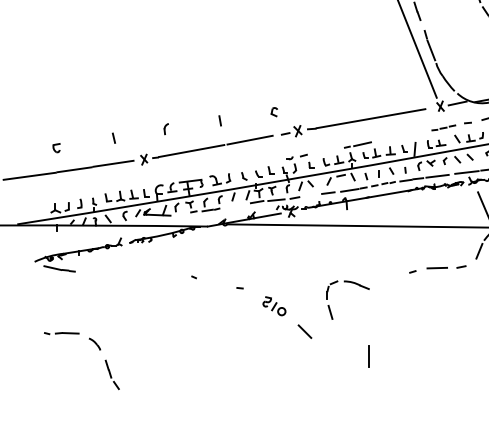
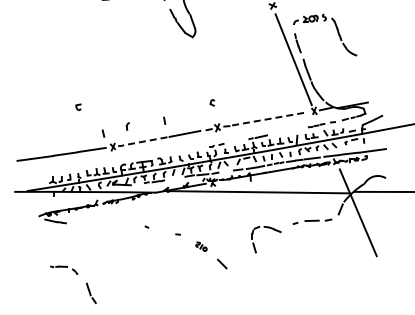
part: (274, 111) -> (212, 102), moved
line: (370, 118) -> (266, 119), solid -> dashed
line: (113, 138) -> (103, 133), moved
part: (56, 146) -> (78, 106), moved
line: (191, 151) -> (145, 141), solid -> dashed
part: (349, 283) -> (267, 228), moved
part: (274, 305) -> (201, 246), size x0.7
part: (71, 341) -> (63, 270), size x0.7
line: (368, 355) -> (265, 280), removed

